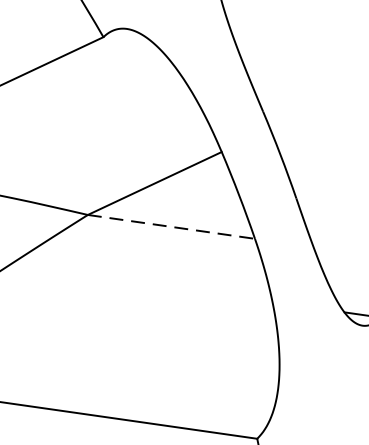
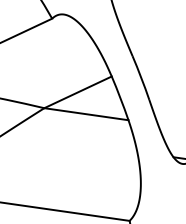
line: (171, 227) -> (86, 114), dashed -> solid

